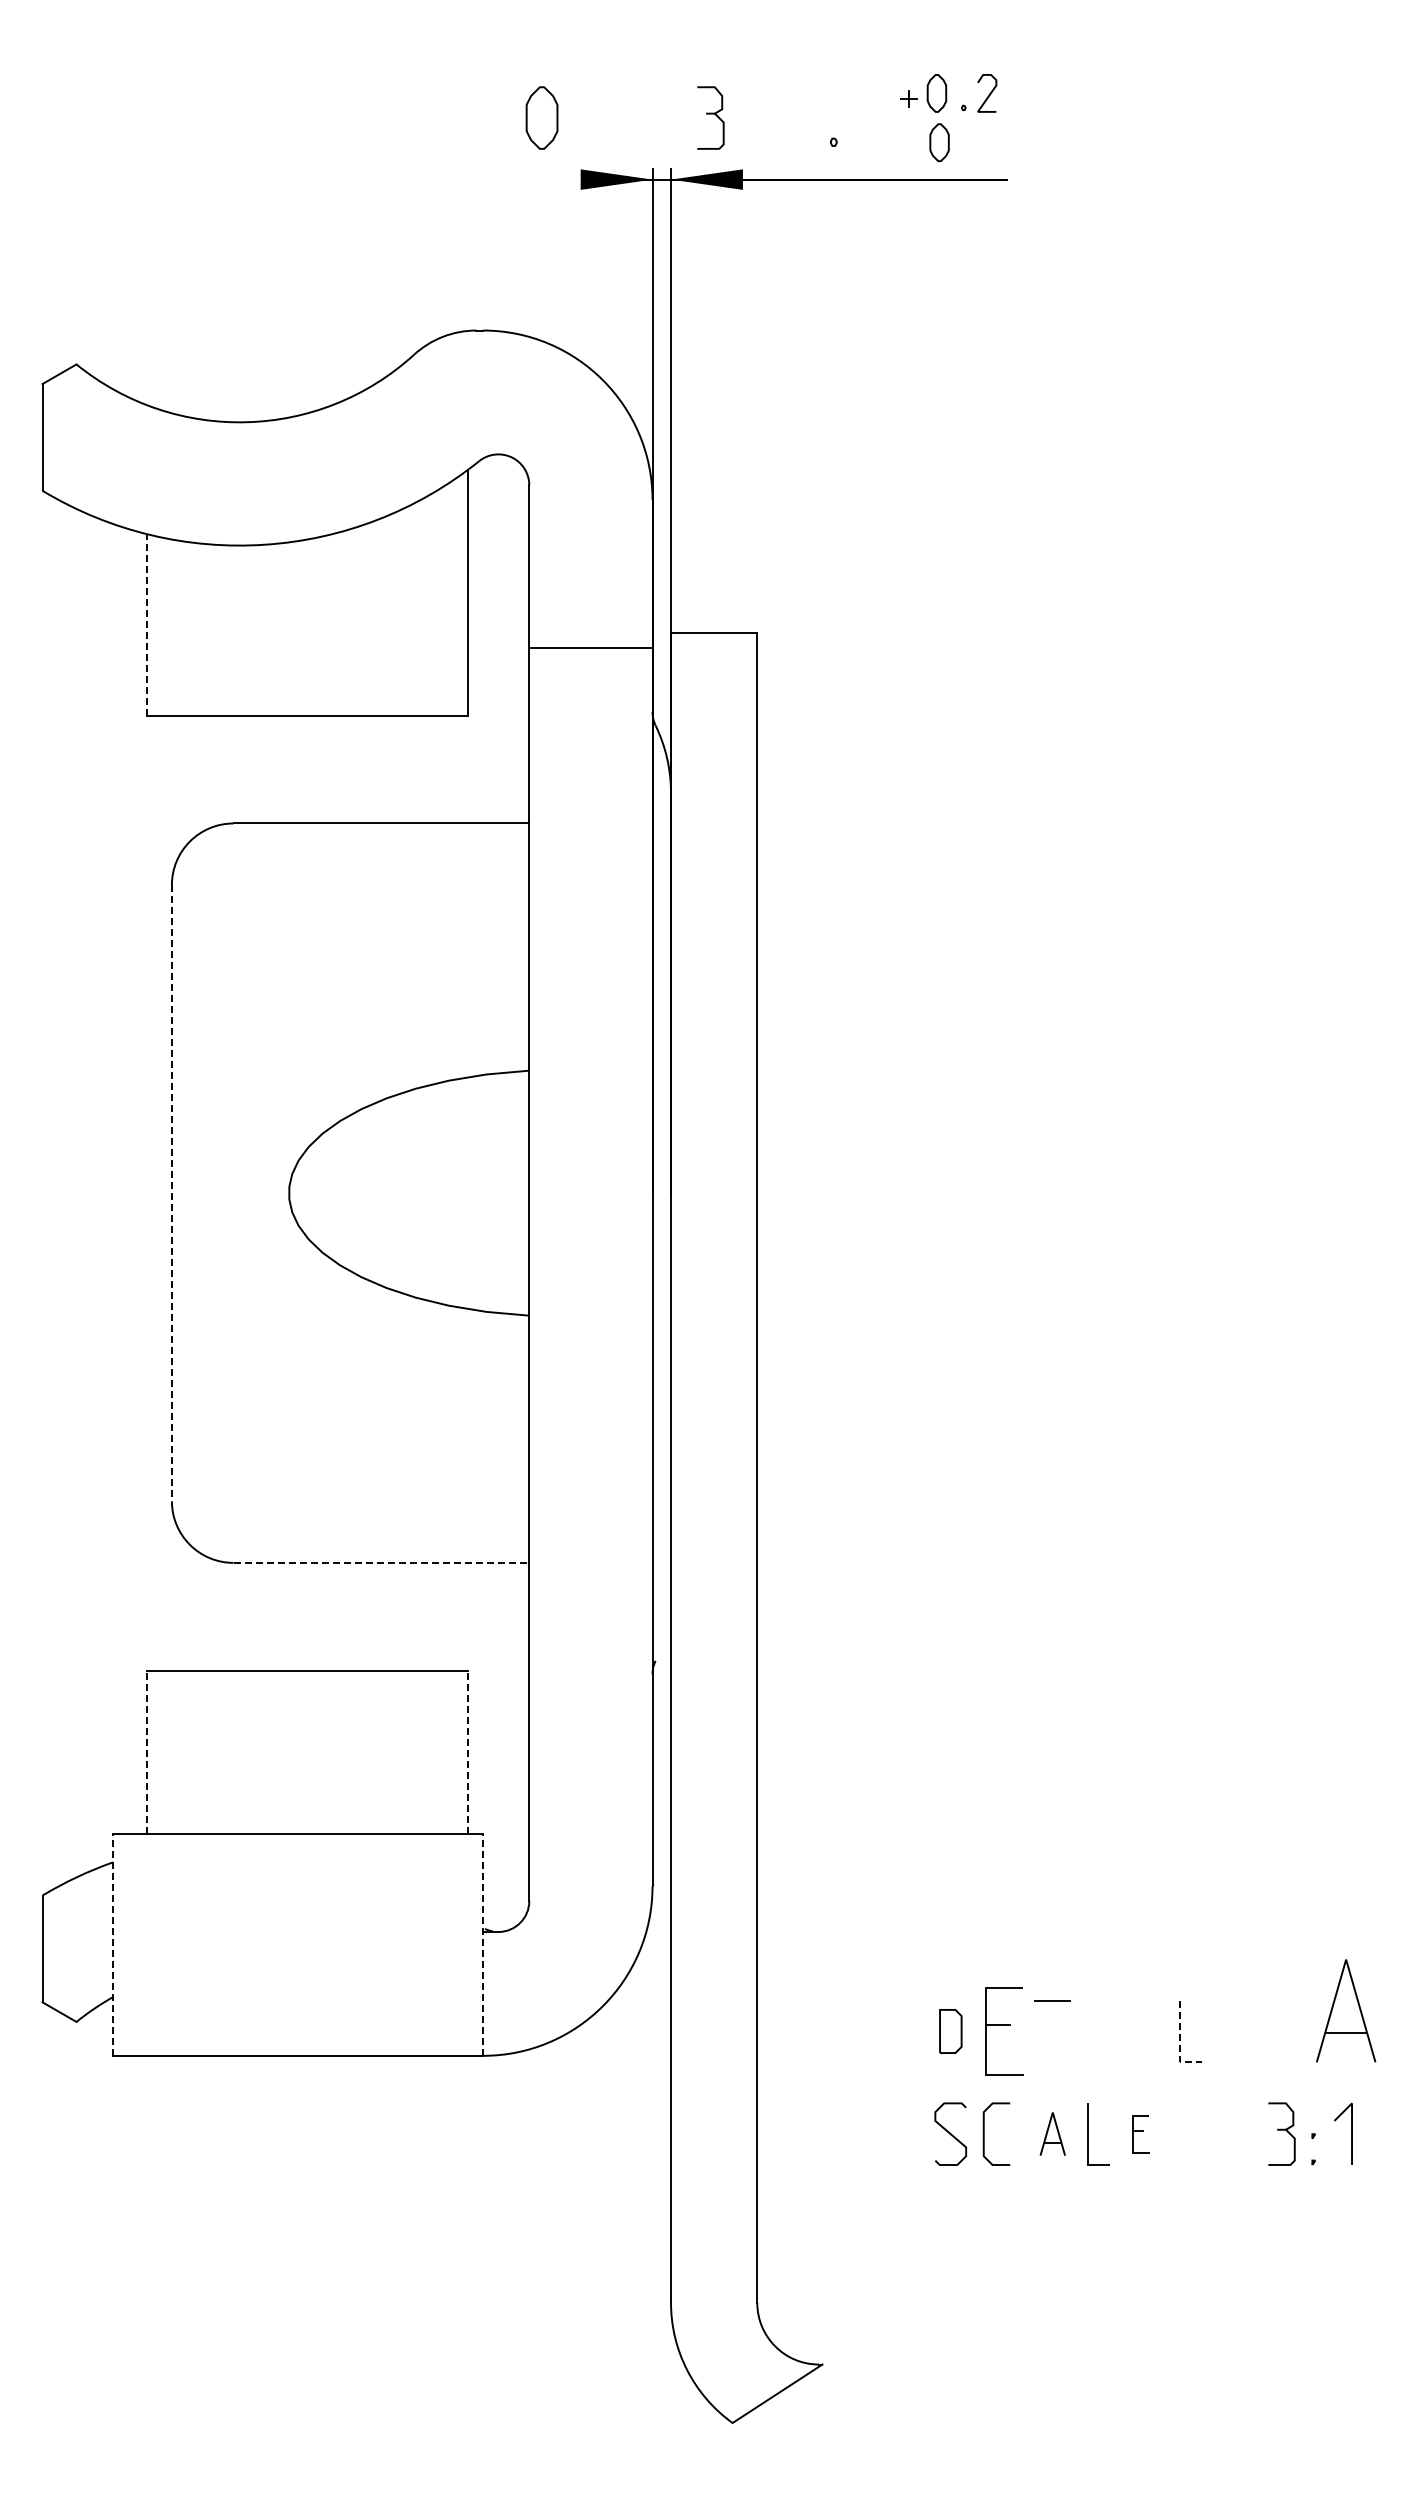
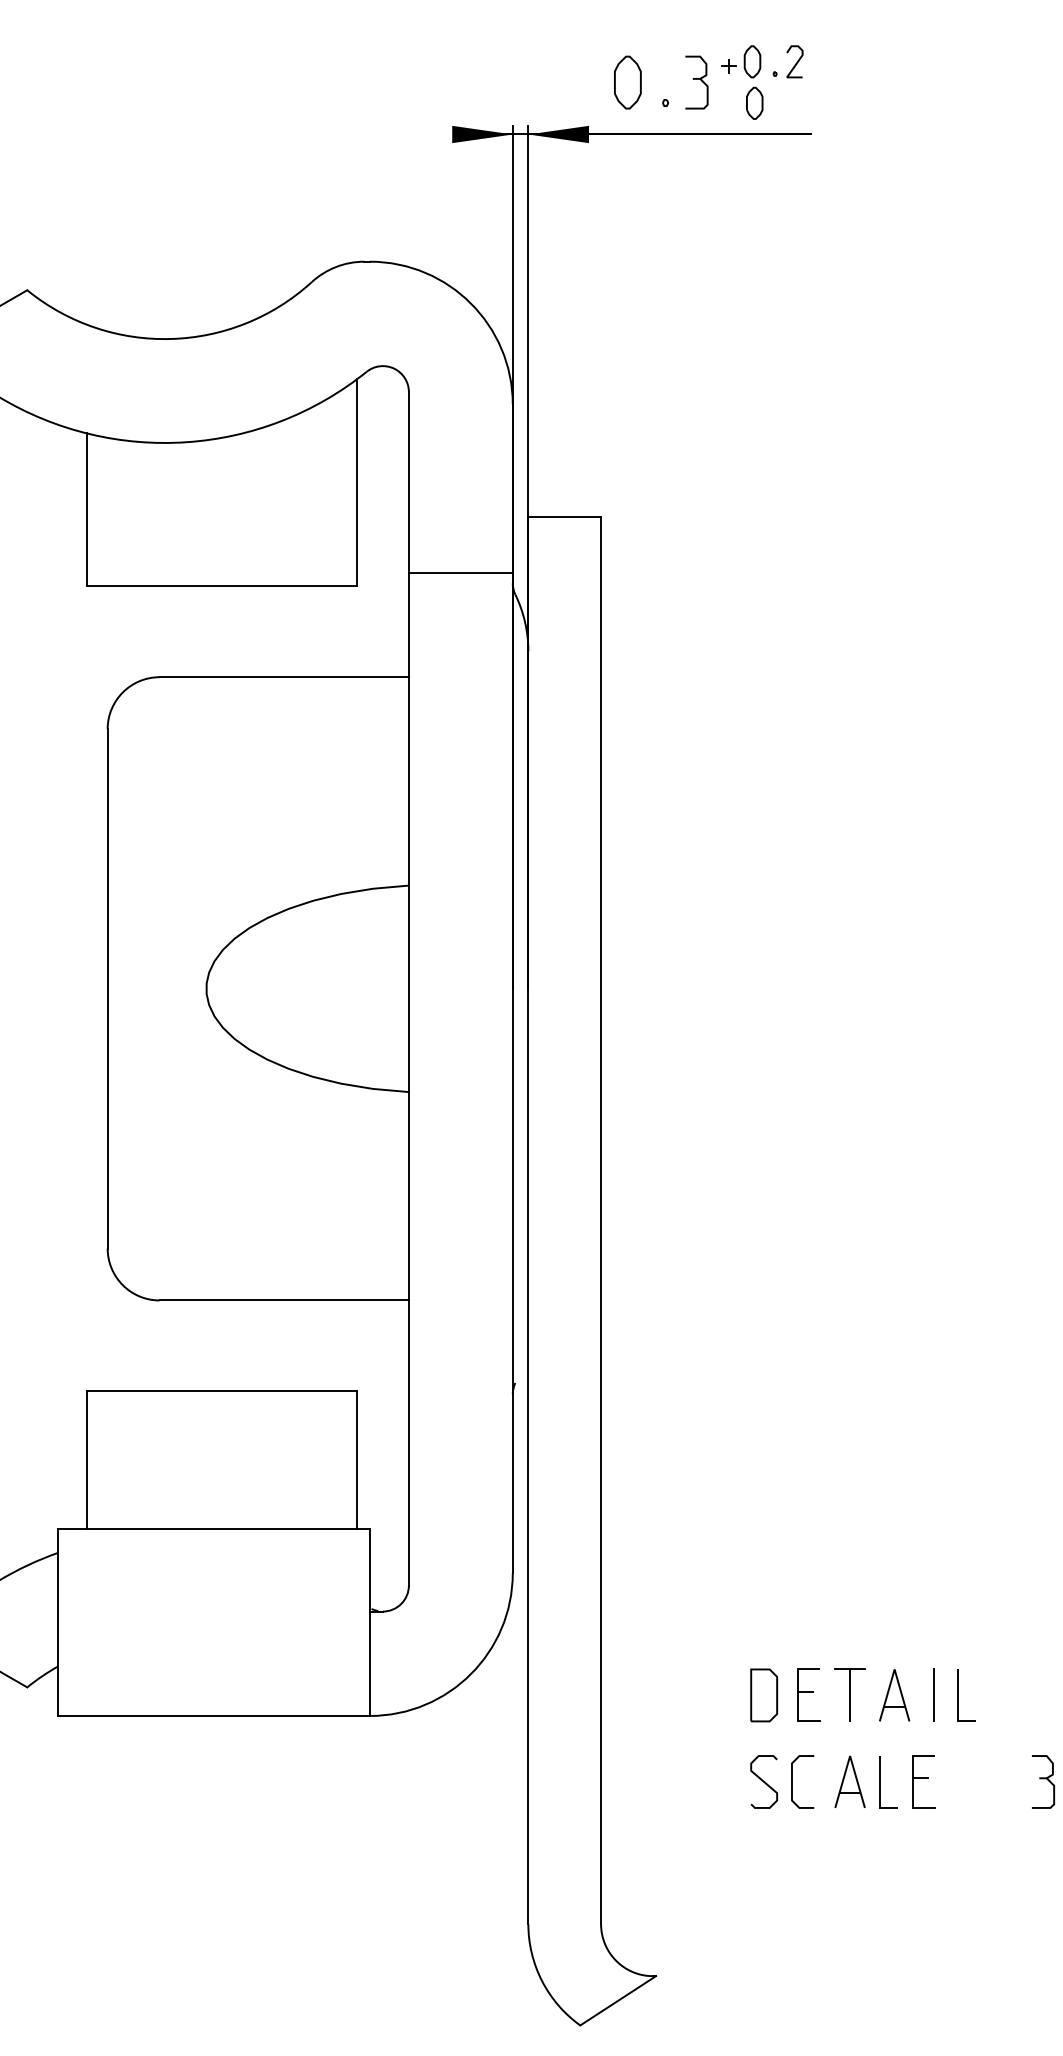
part: (541, 117) -> (627, 82), moved
part: (710, 117) -> (696, 82), moved
line: (147, 624) -> (87, 509), dashed -> solid
line: (590, 648) -> (460, 573), moved
line: (171, 1193) -> (107, 989), dashed -> solid
line: (381, 1562) -> (284, 1300), dashed -> solid
line: (147, 1752) -> (87, 1460), dashed -> solid
line: (467, 1752) -> (356, 1460), dashed -> solid
line: (113, 1944) -> (58, 1622), dashed -> solid
line: (483, 1944) -> (370, 1622), dashed -> solid
part: (950, 2031) -> (763, 1695), size x1.43
part: (1004, 2031) -> (809, 1695), size x0.71
line: (1052, 2031) -> (849, 1695), added
part: (1105, 2031) -> (894, 1695), added
line: (1152, 2031) -> (934, 1695), added
line: (1180, 2043) -> (957, 1705), dashed -> solid
part: (1052, 2133) -> (849, 1781), size x1.43
part: (1140, 2133) -> (924, 1781), size x1.67

